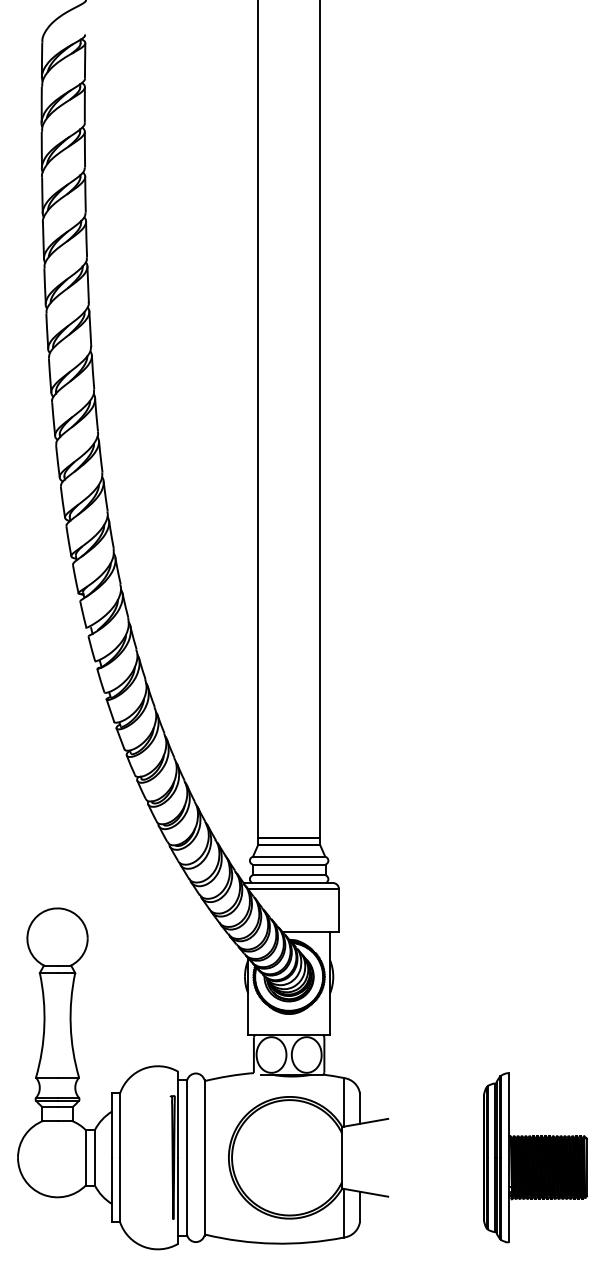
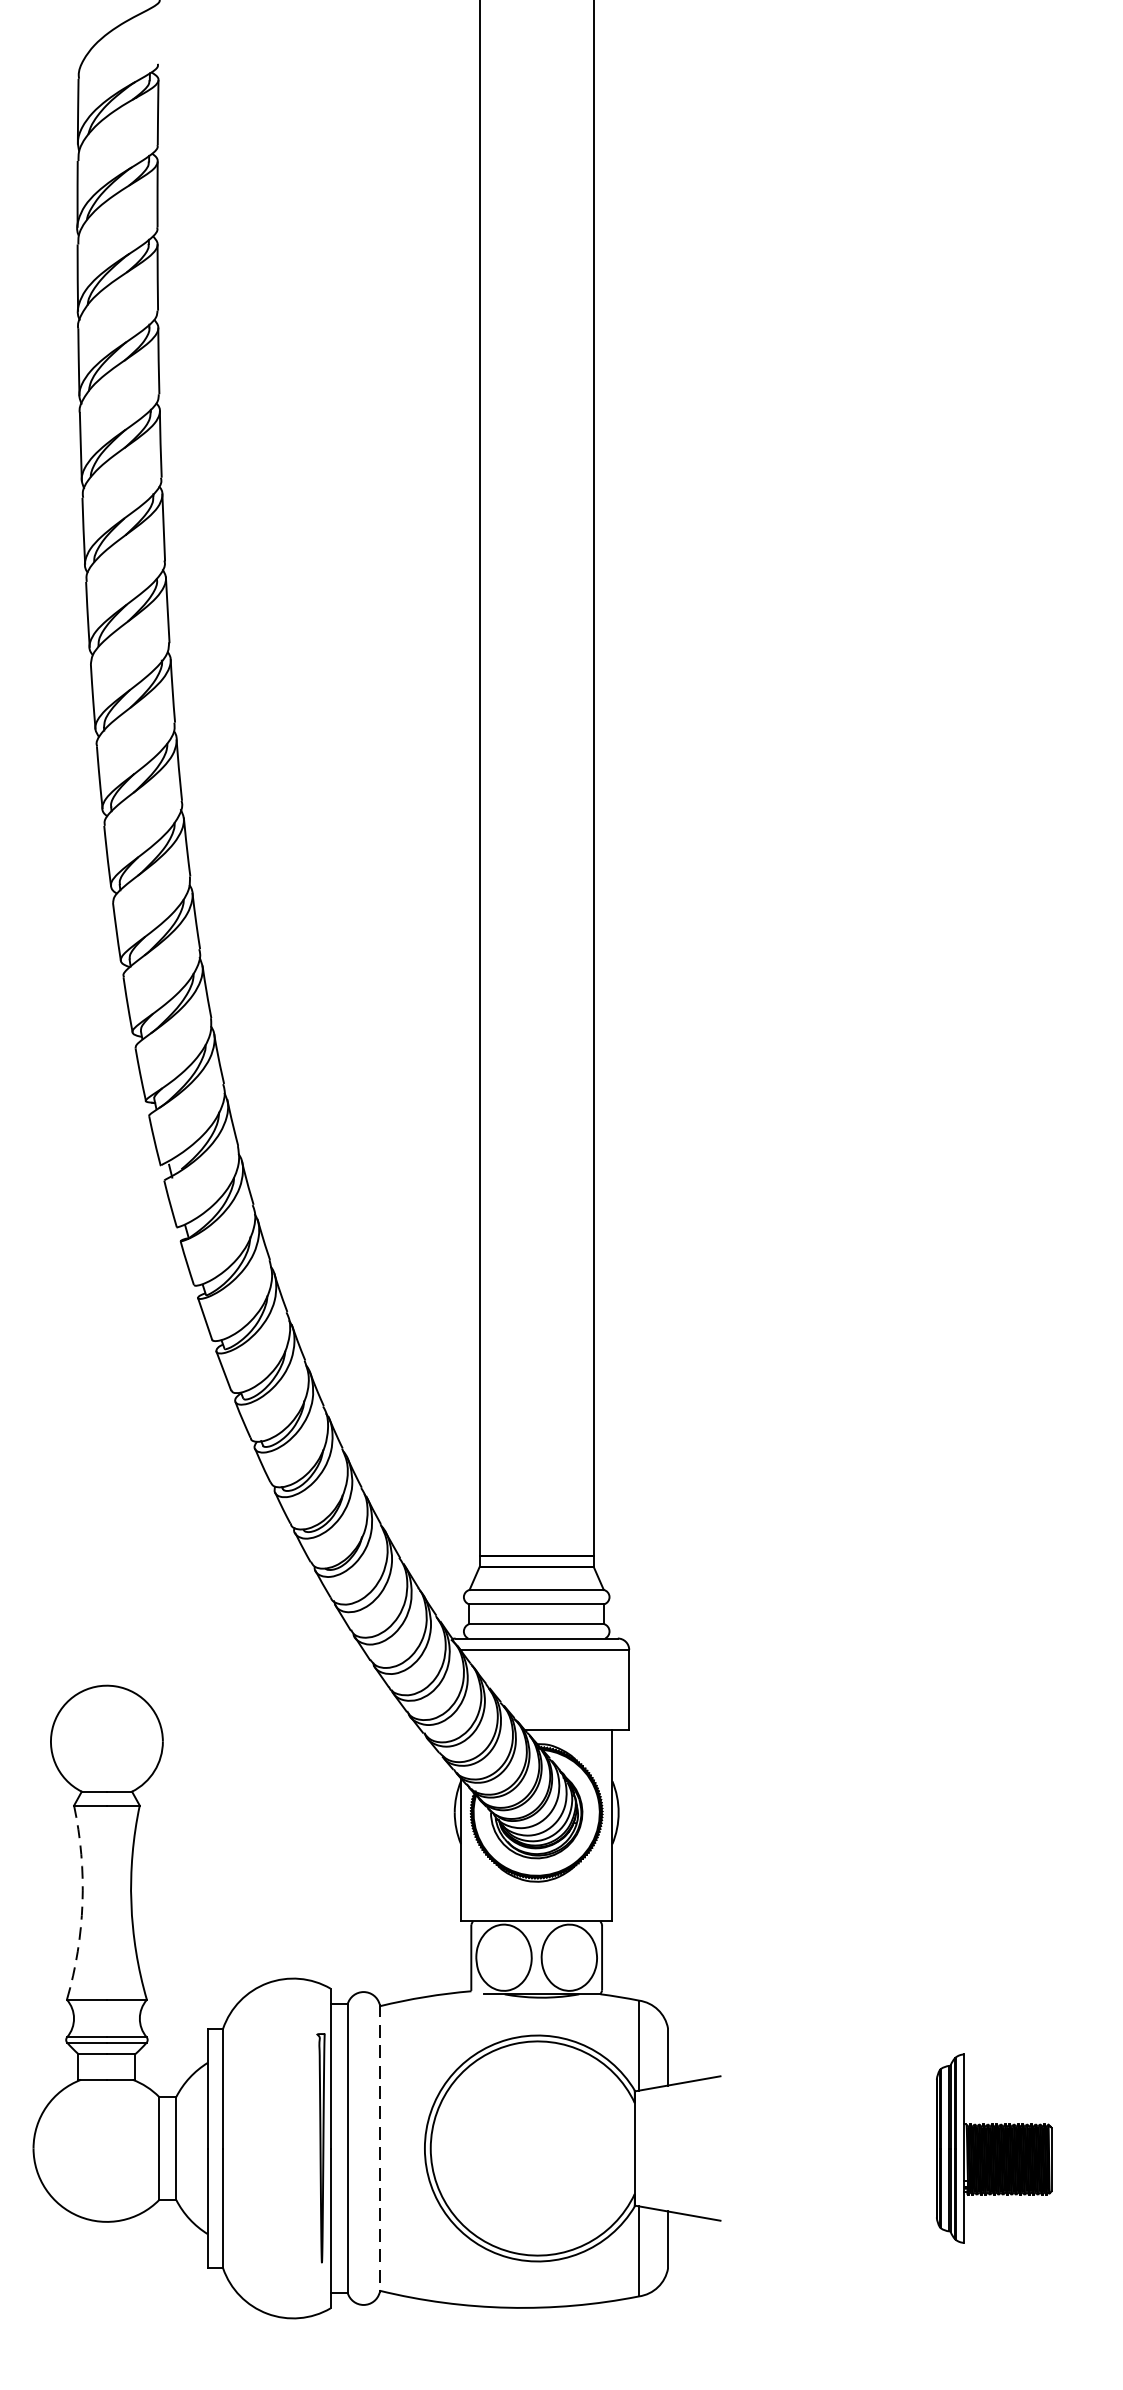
arc: (44, 1025) -> (82, 1902), solid -> dashed
line: (204, 1157) -> (379, 2147), solid -> dashed
part: (535, 1157) -> (993, 2147), size x0.6

